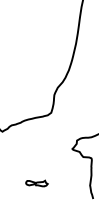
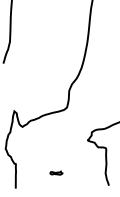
part: (37, 182) -> (56, 172), size x0.6

